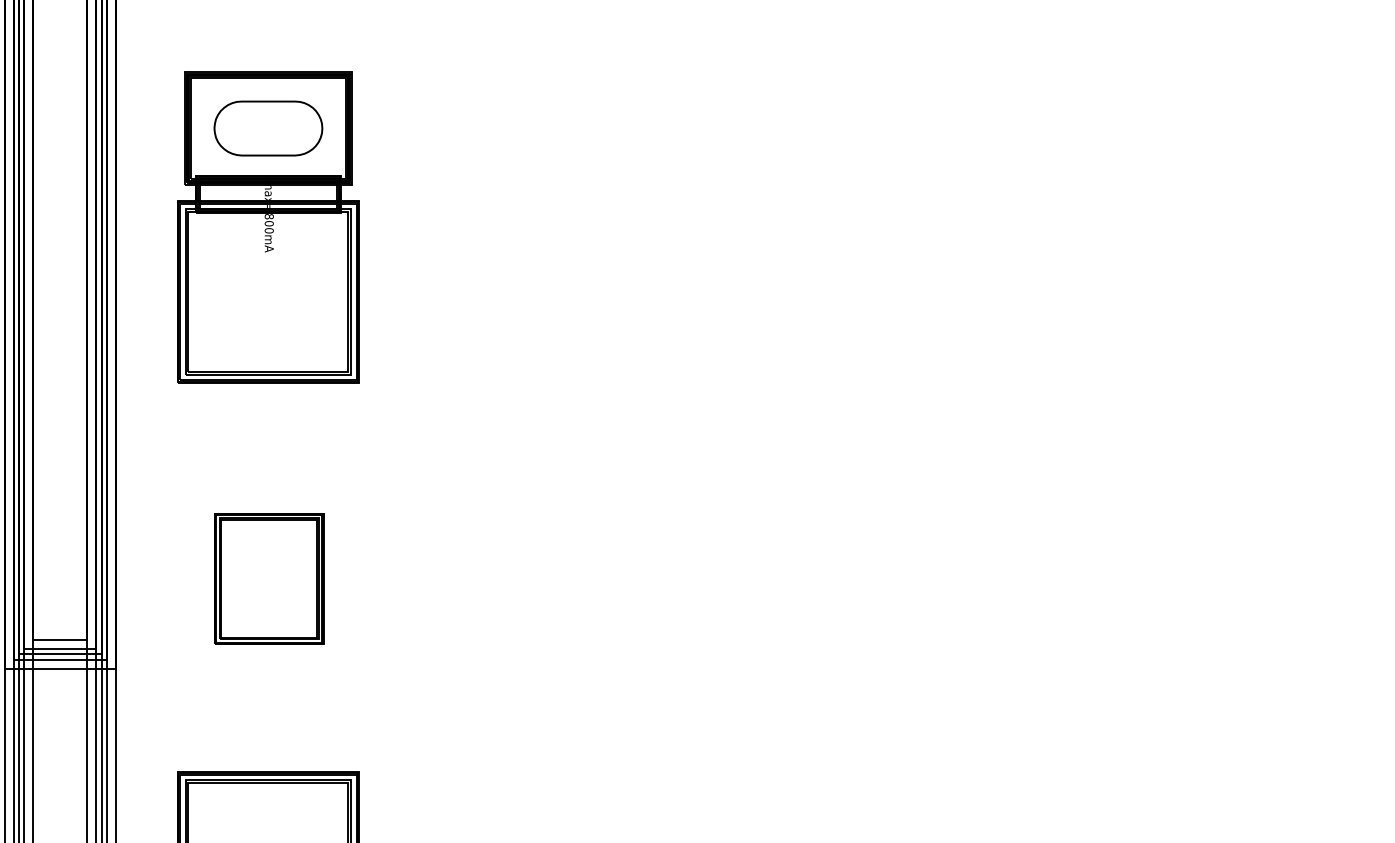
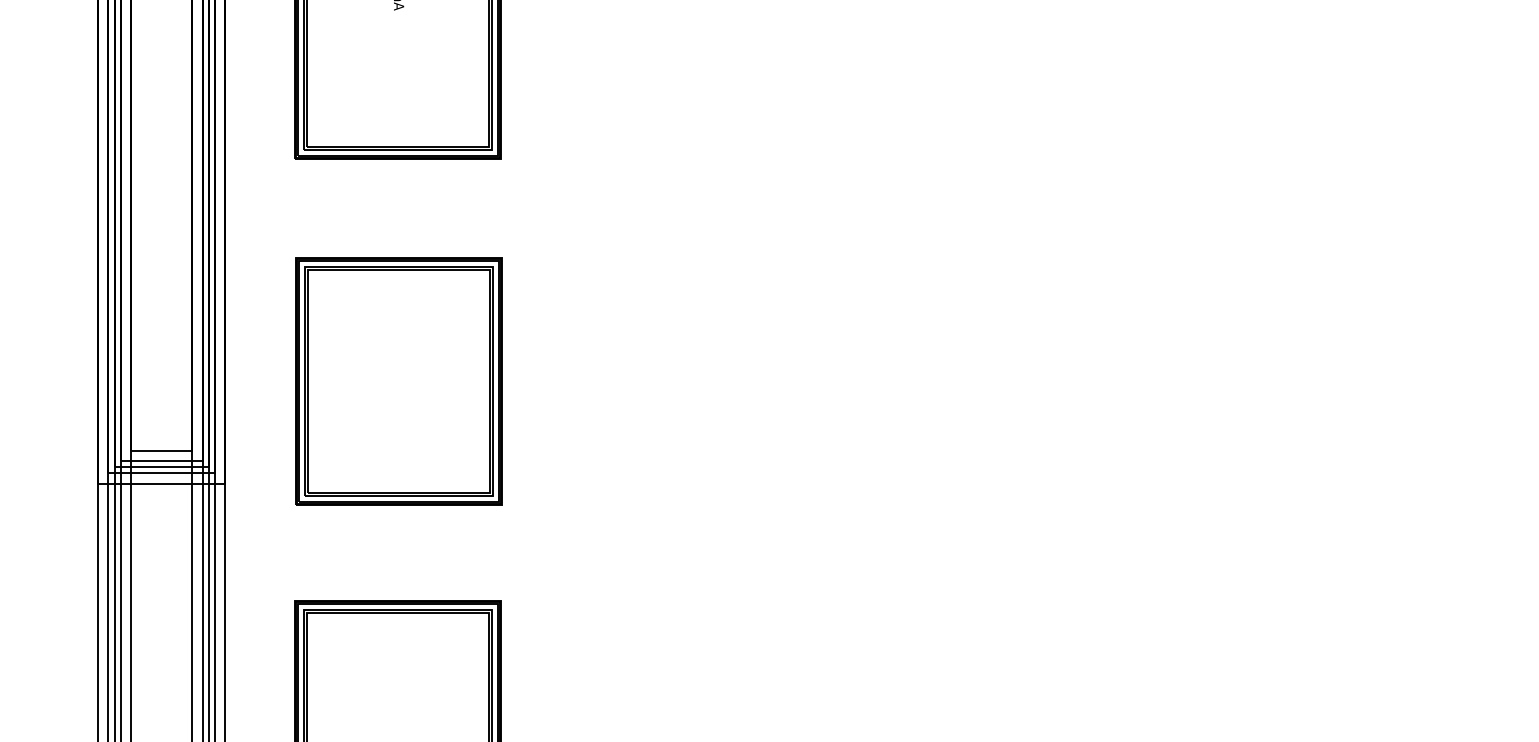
part: (268, 578) -> (398, 381), size x1.67

